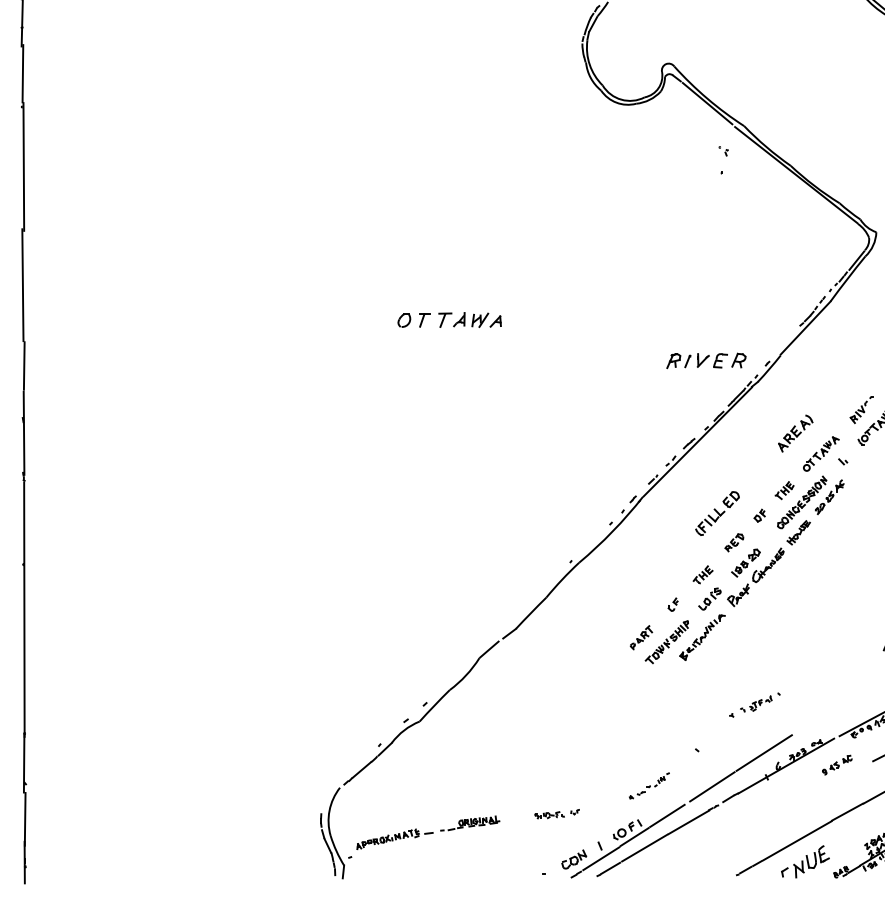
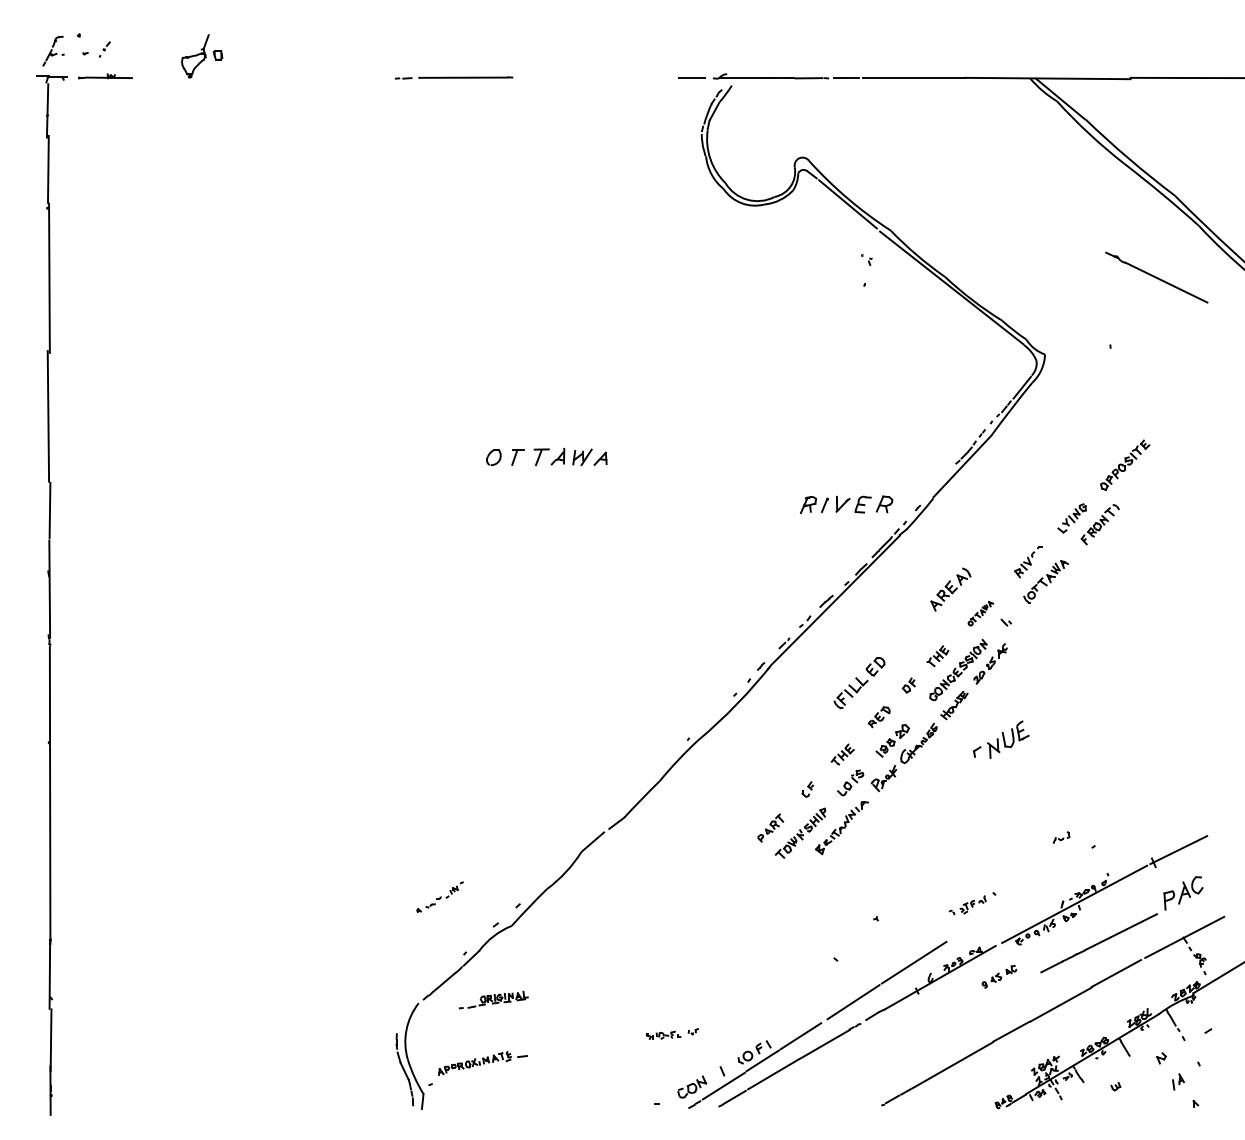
part: (821, 454) -> (980, 613), size x0.6
part: (760, 702) -> (972, 903), moved
part: (648, 785) -> (439, 896), moved
part: (469, 823) -> (493, 999), moved
part: (805, 861) -> (1001, 739), moved

